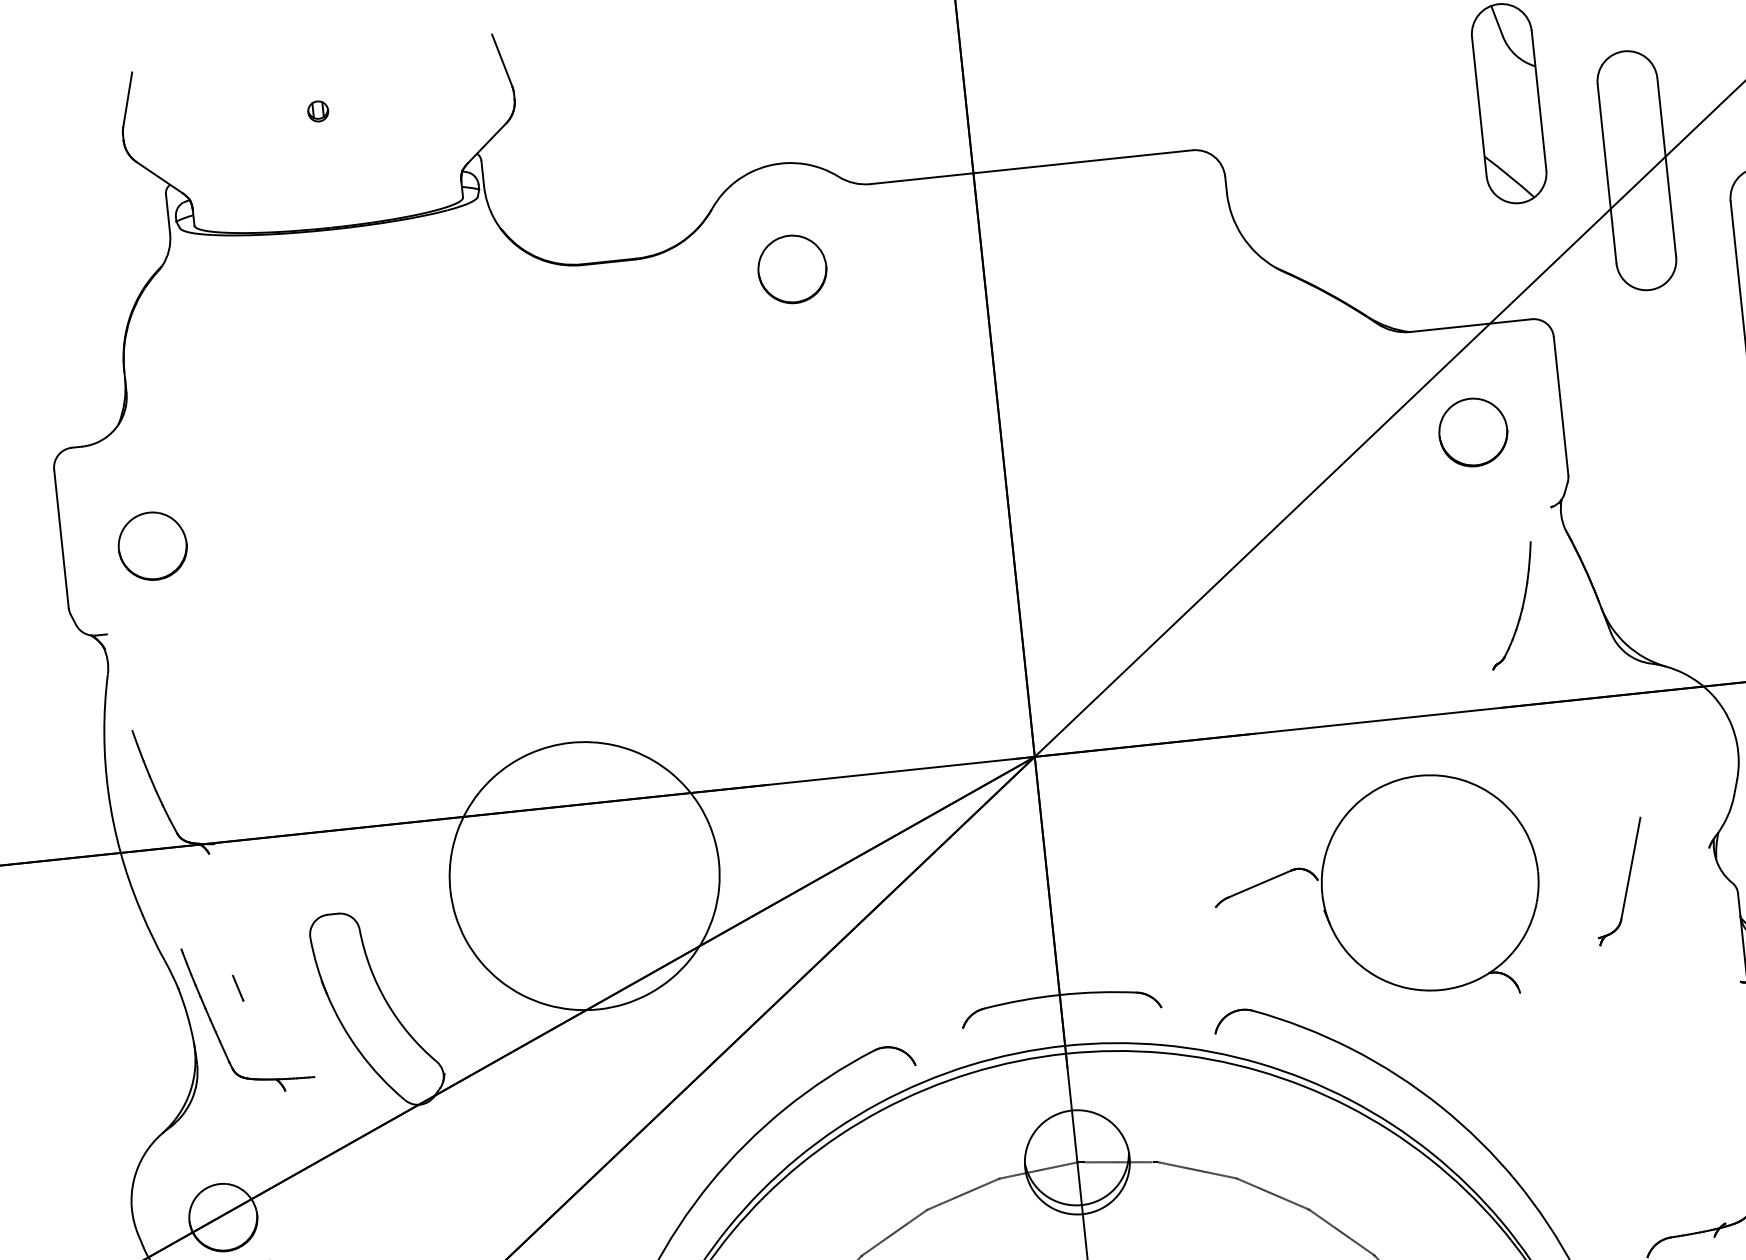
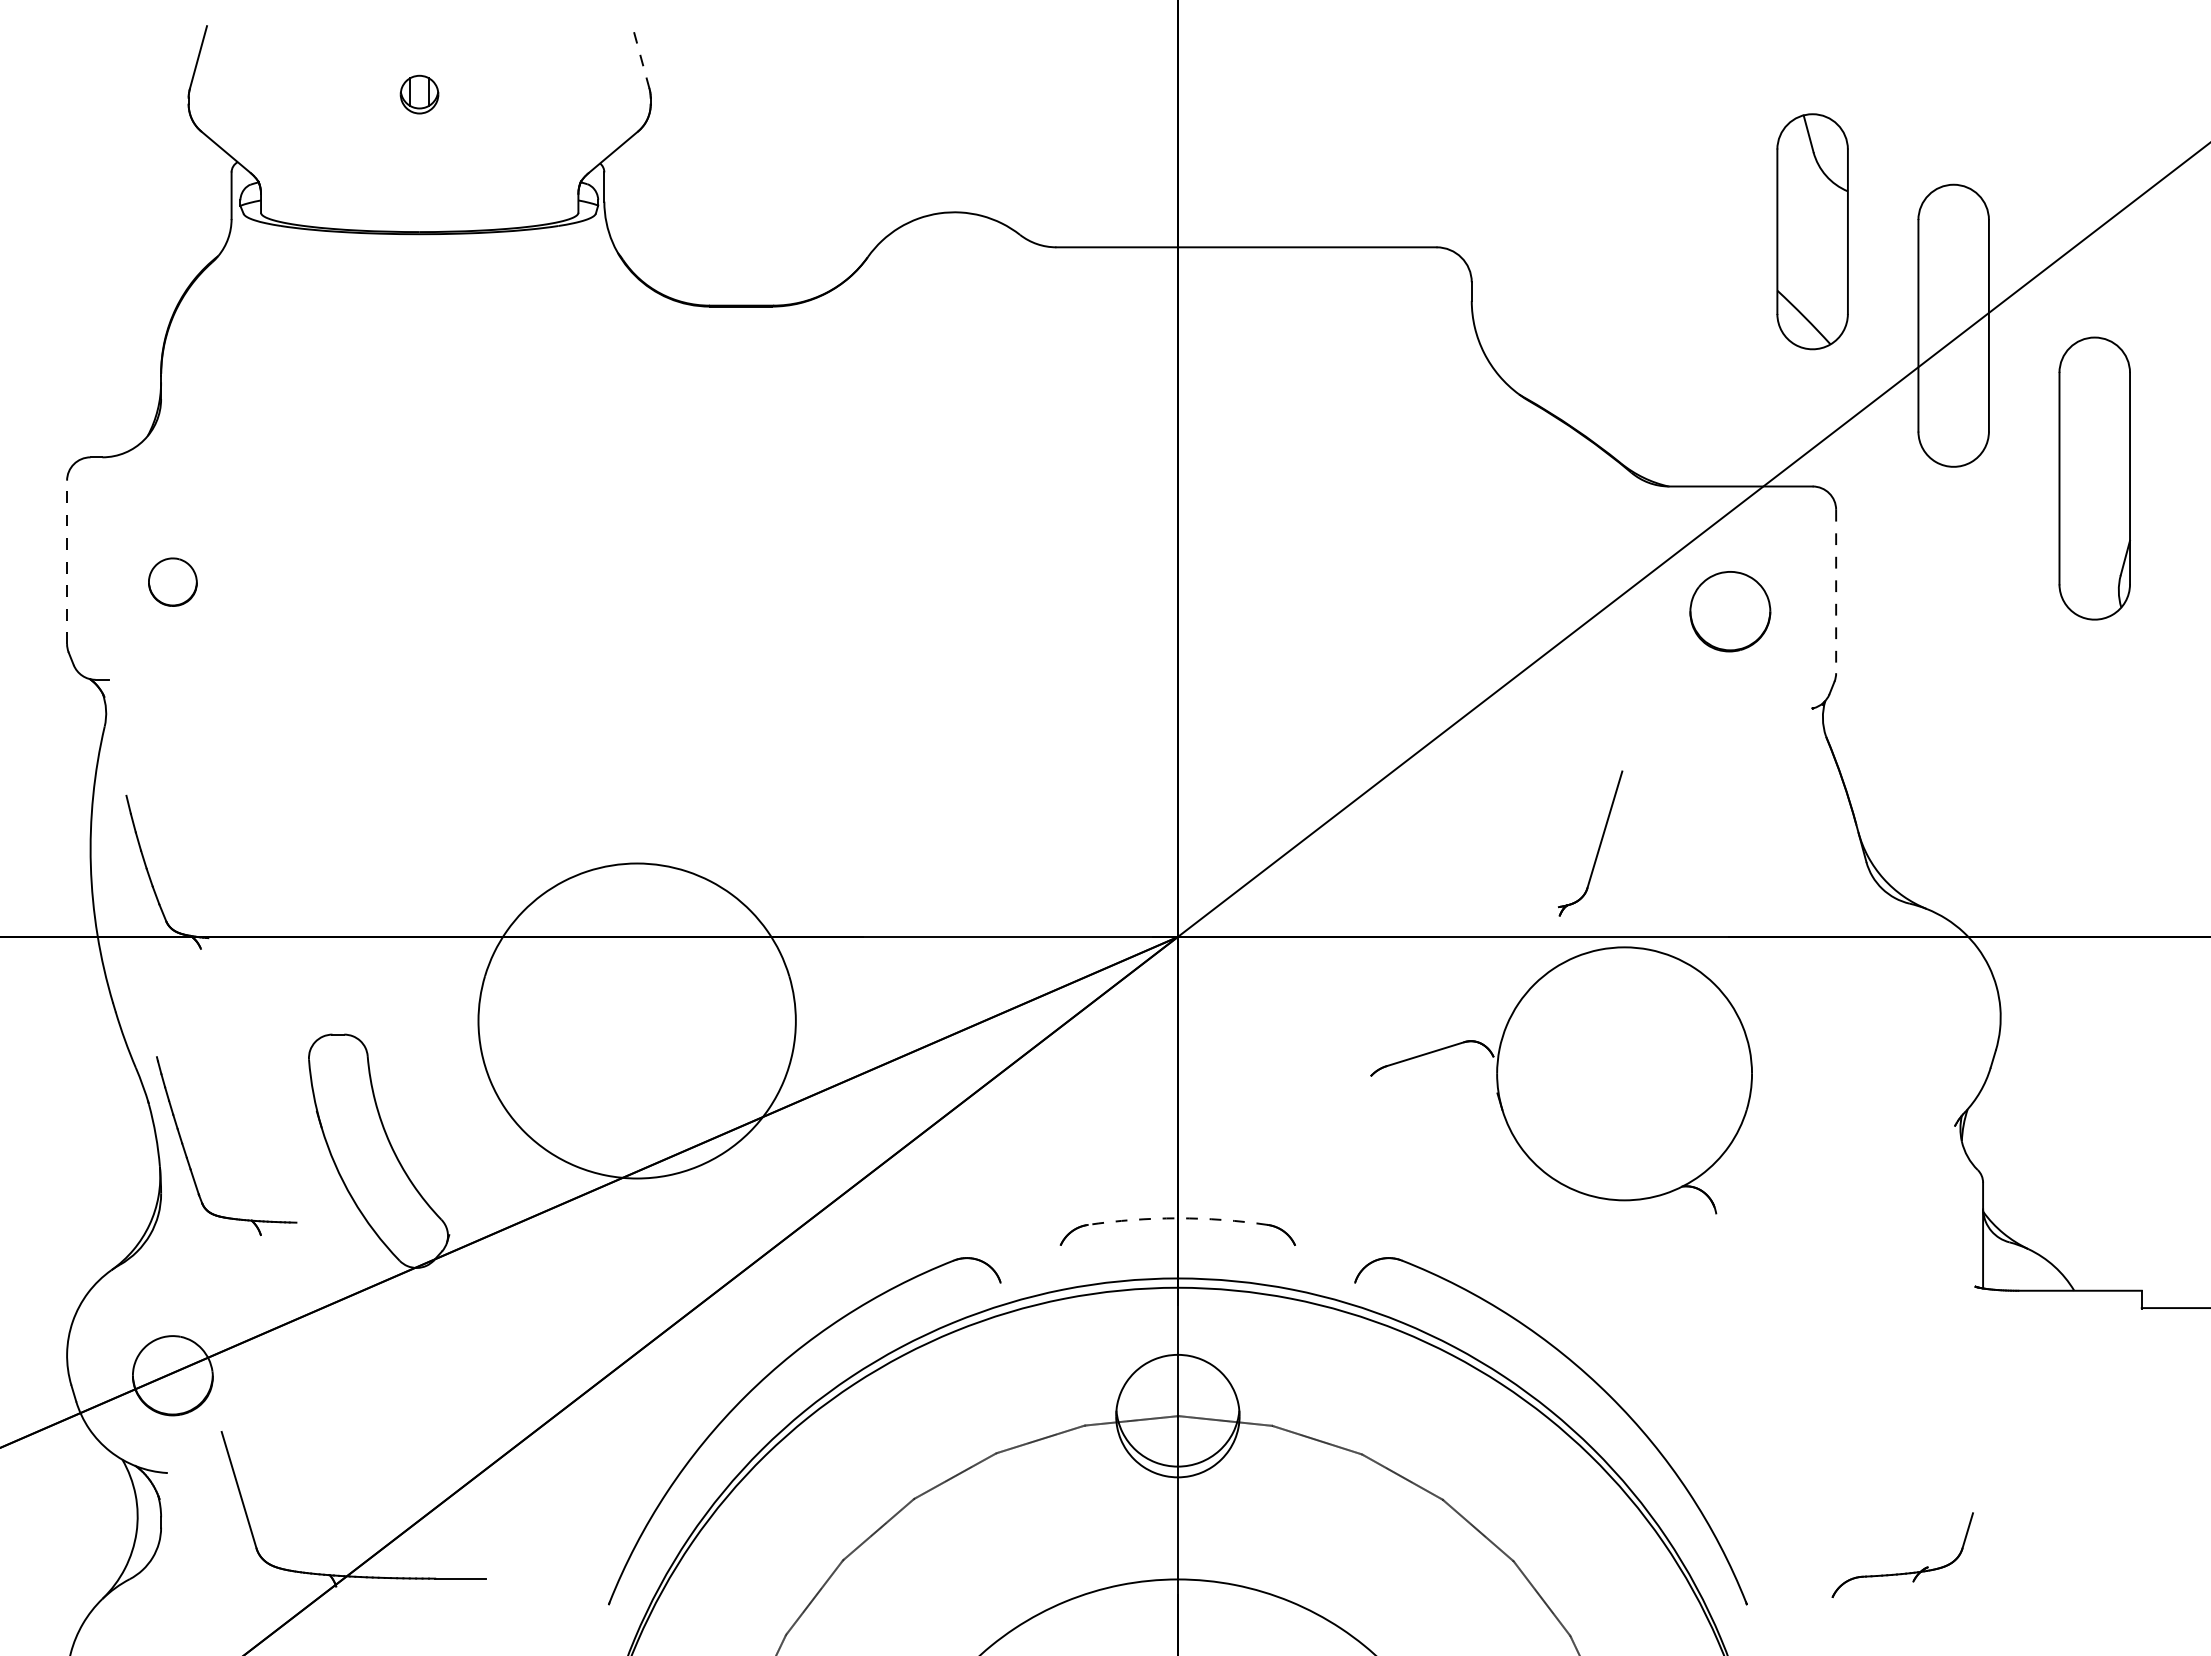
line: (501, 60) -> (640, 57), solid -> dashed
part: (318, 111) -> (419, 94), size x1.6
part: (792, 269) -> (954, 337), removed
line: (1561, 405) -> (1836, 591), solid -> dashed
line: (61, 538) -> (67, 562), solid -> dashed
part: (152, 545) -> (172, 581), size x0.6
part: (1521, 609) -> (1764, 824), removed
part: (1627, 884) -> (1598, 847), moved
part: (1377, 894) -> (1561, 1080), moved
line: (238, 988) -> (218, 1109), removed
arc: (1059, 995) -> (1177, 1218), solid -> dashed

